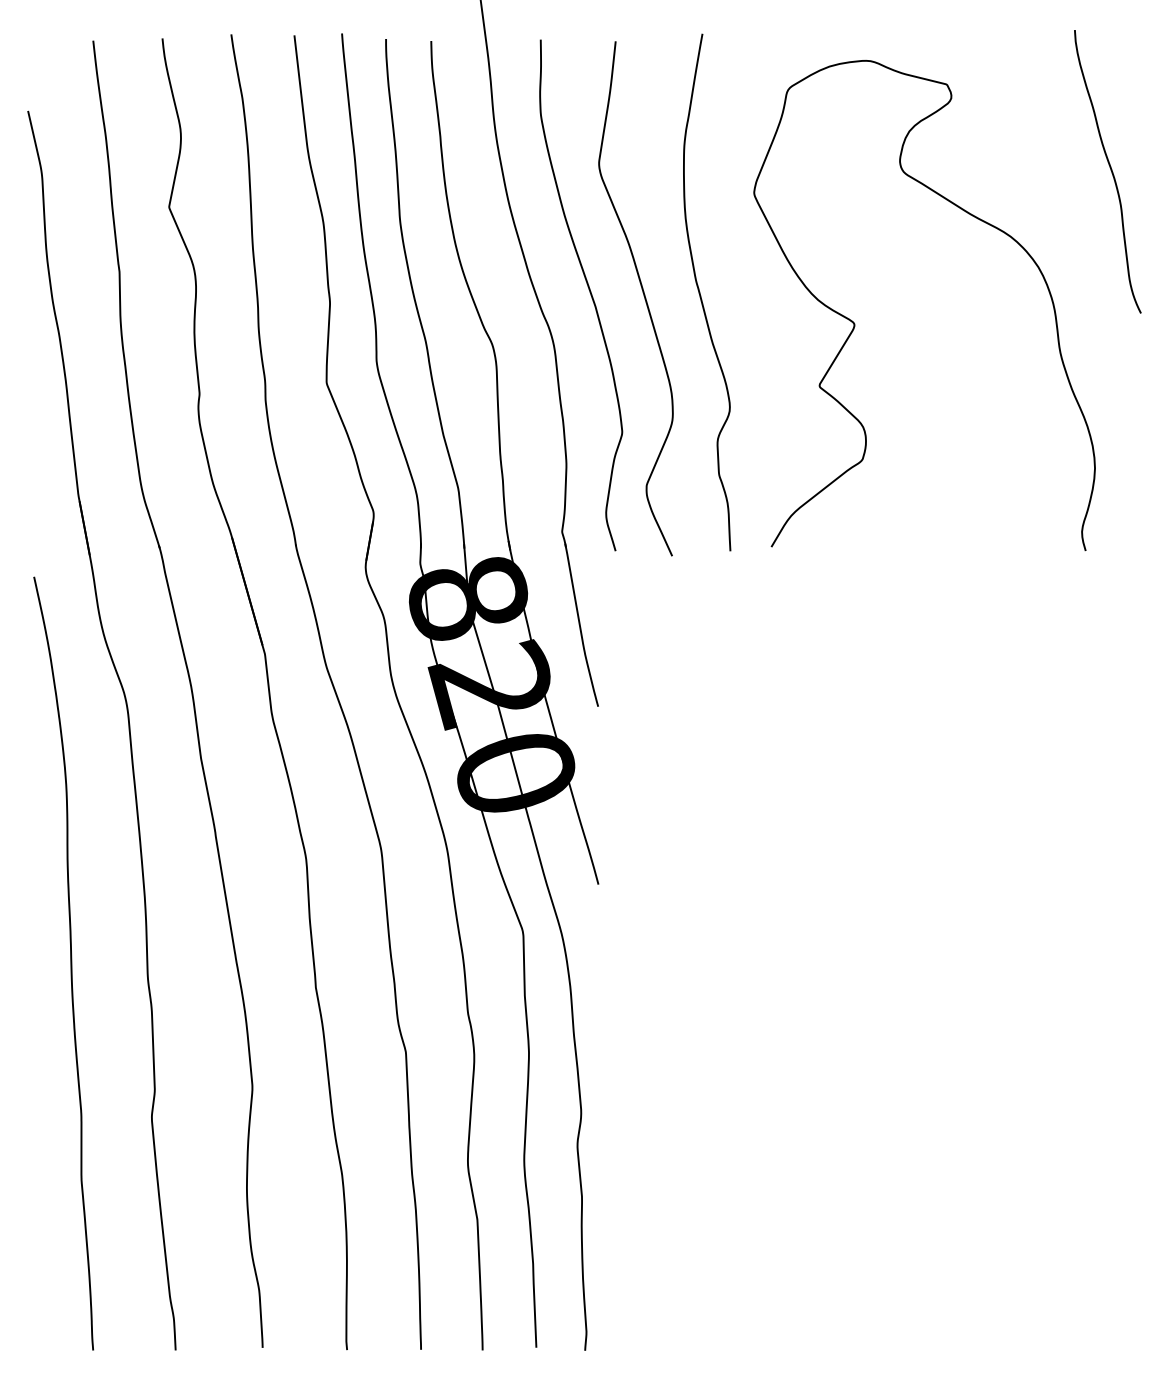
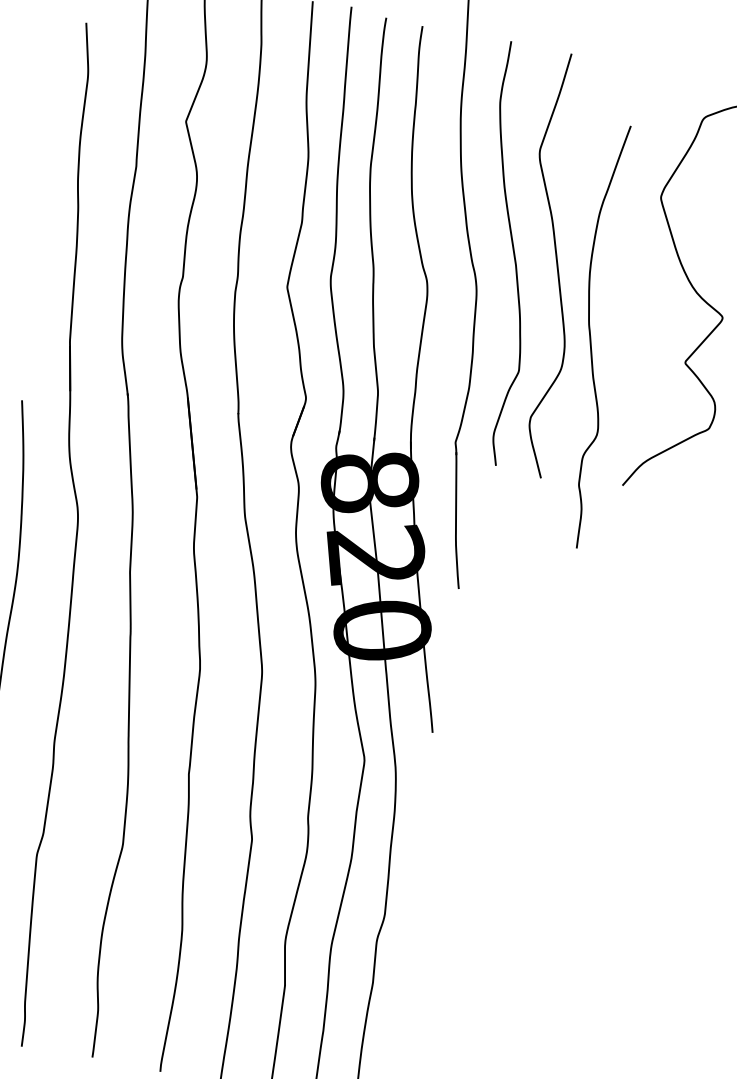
curve: (701, 295) -> (591, 337), moved

